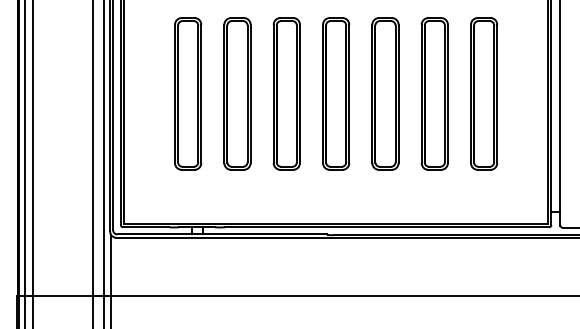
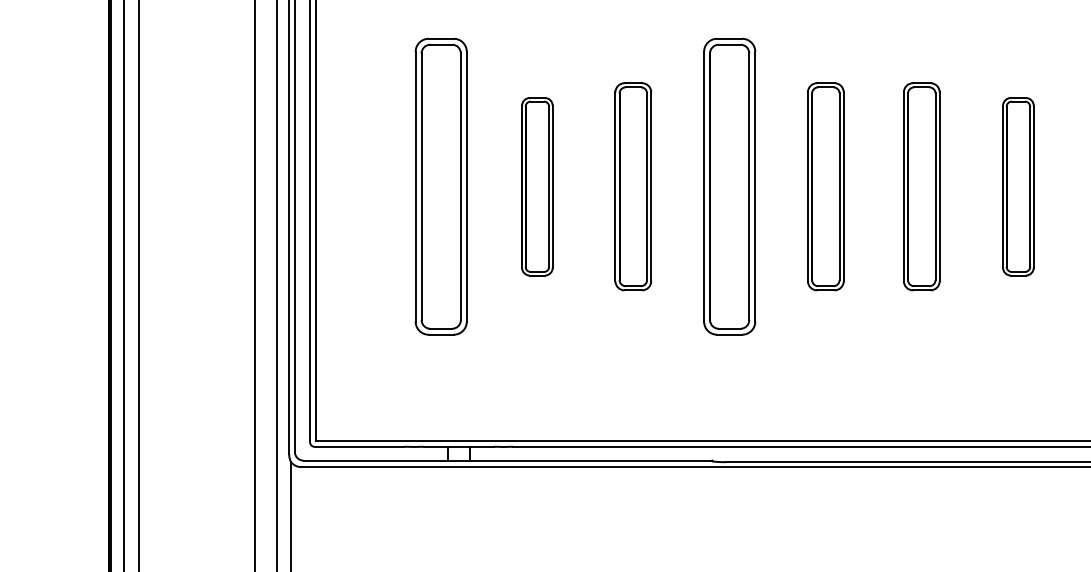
part: (237, 93) -> (537, 185), size x0.6
part: (286, 93) -> (632, 185), size x0.7
part: (385, 93) -> (825, 185), size x0.7
part: (434, 93) -> (921, 185), size x0.7
part: (484, 93) -> (1018, 185), size x0.6

